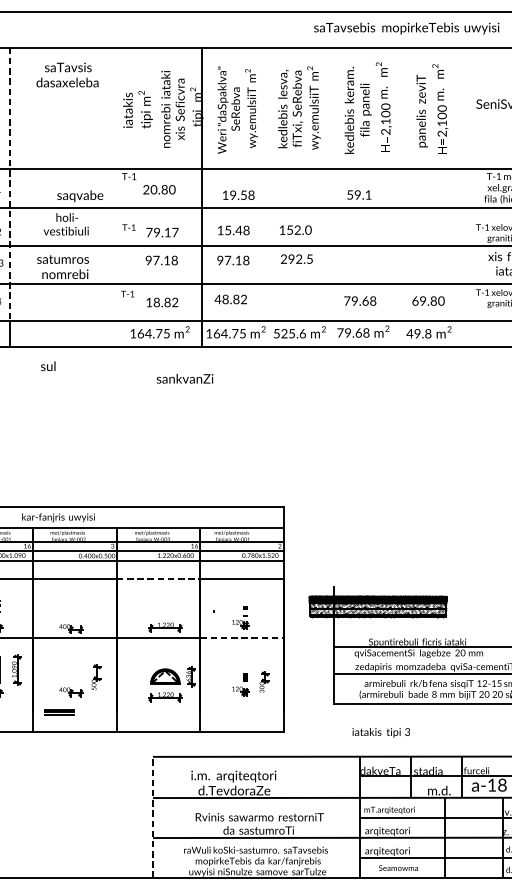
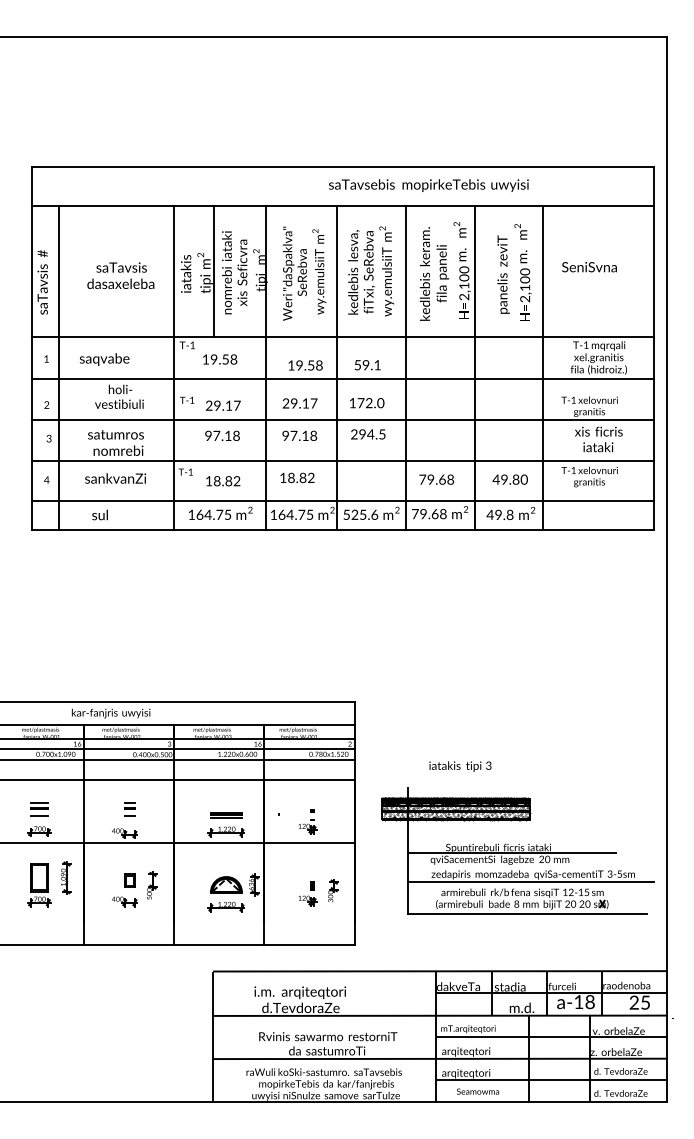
text: (406, 28) -> (428, 185), moved
text: (67, 74) -> (120, 275), moved
line: (153, 108) -> (213, 271), added
line: (10, 185) -> (59, 354), dashed -> solid
text: (158, 189) -> (219, 359), 20.80 -> 19.58
text: (359, 195) -> (367, 365), moved
text: (80, 196) -> (104, 359), moved
line: (117, 197) -> (174, 367), added
line: (267, 197) -> (336, 367), added
line: (331, 197) -> (405, 367), added
line: (395, 197) -> (474, 367), added
line: (458, 197) -> (542, 367), added
text: (233, 230) -> (299, 403), 15.48 -> 29.17
text: (289, 230) -> (360, 403), 152.0 -> 172.0
text: (148, 232) -> (208, 405), 79.17 -> 29.17
text: (298, 259) -> (370, 434), 292.5 -> 294.5
text: (217, 299) -> (282, 477), 48.82 -> 18.82
text: (414, 300) -> (495, 479), 69.80 -> 49.80
text: (47, 365) -> (99, 514), moved
text: (184, 378) -> (115, 478), moved
line: (158, 578) -> (219, 779), dashed -> solid
part: (75, 606) -> (129, 809), added
line: (242, 638) -> (309, 843), dashed -> solid
part: (75, 672) -> (129, 880), added
part: (59, 712) -> (226, 815), moved
text: (381, 732) -> (460, 766), moved
line: (153, 817) -> (213, 1036), dashed -> solid

